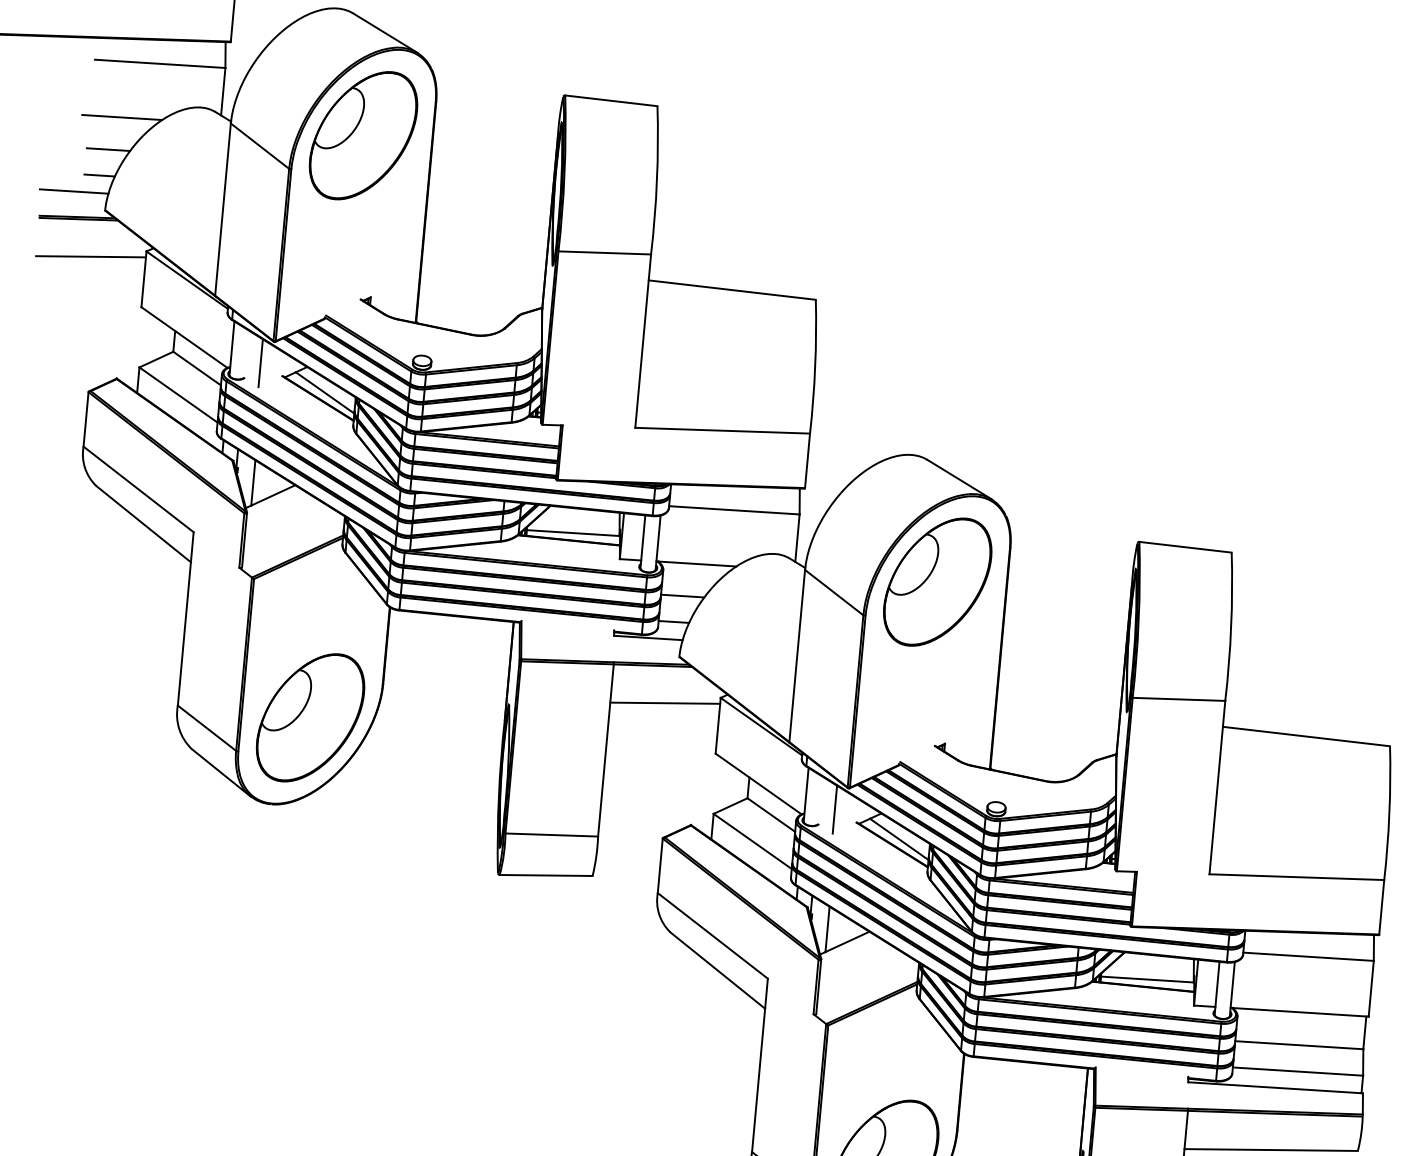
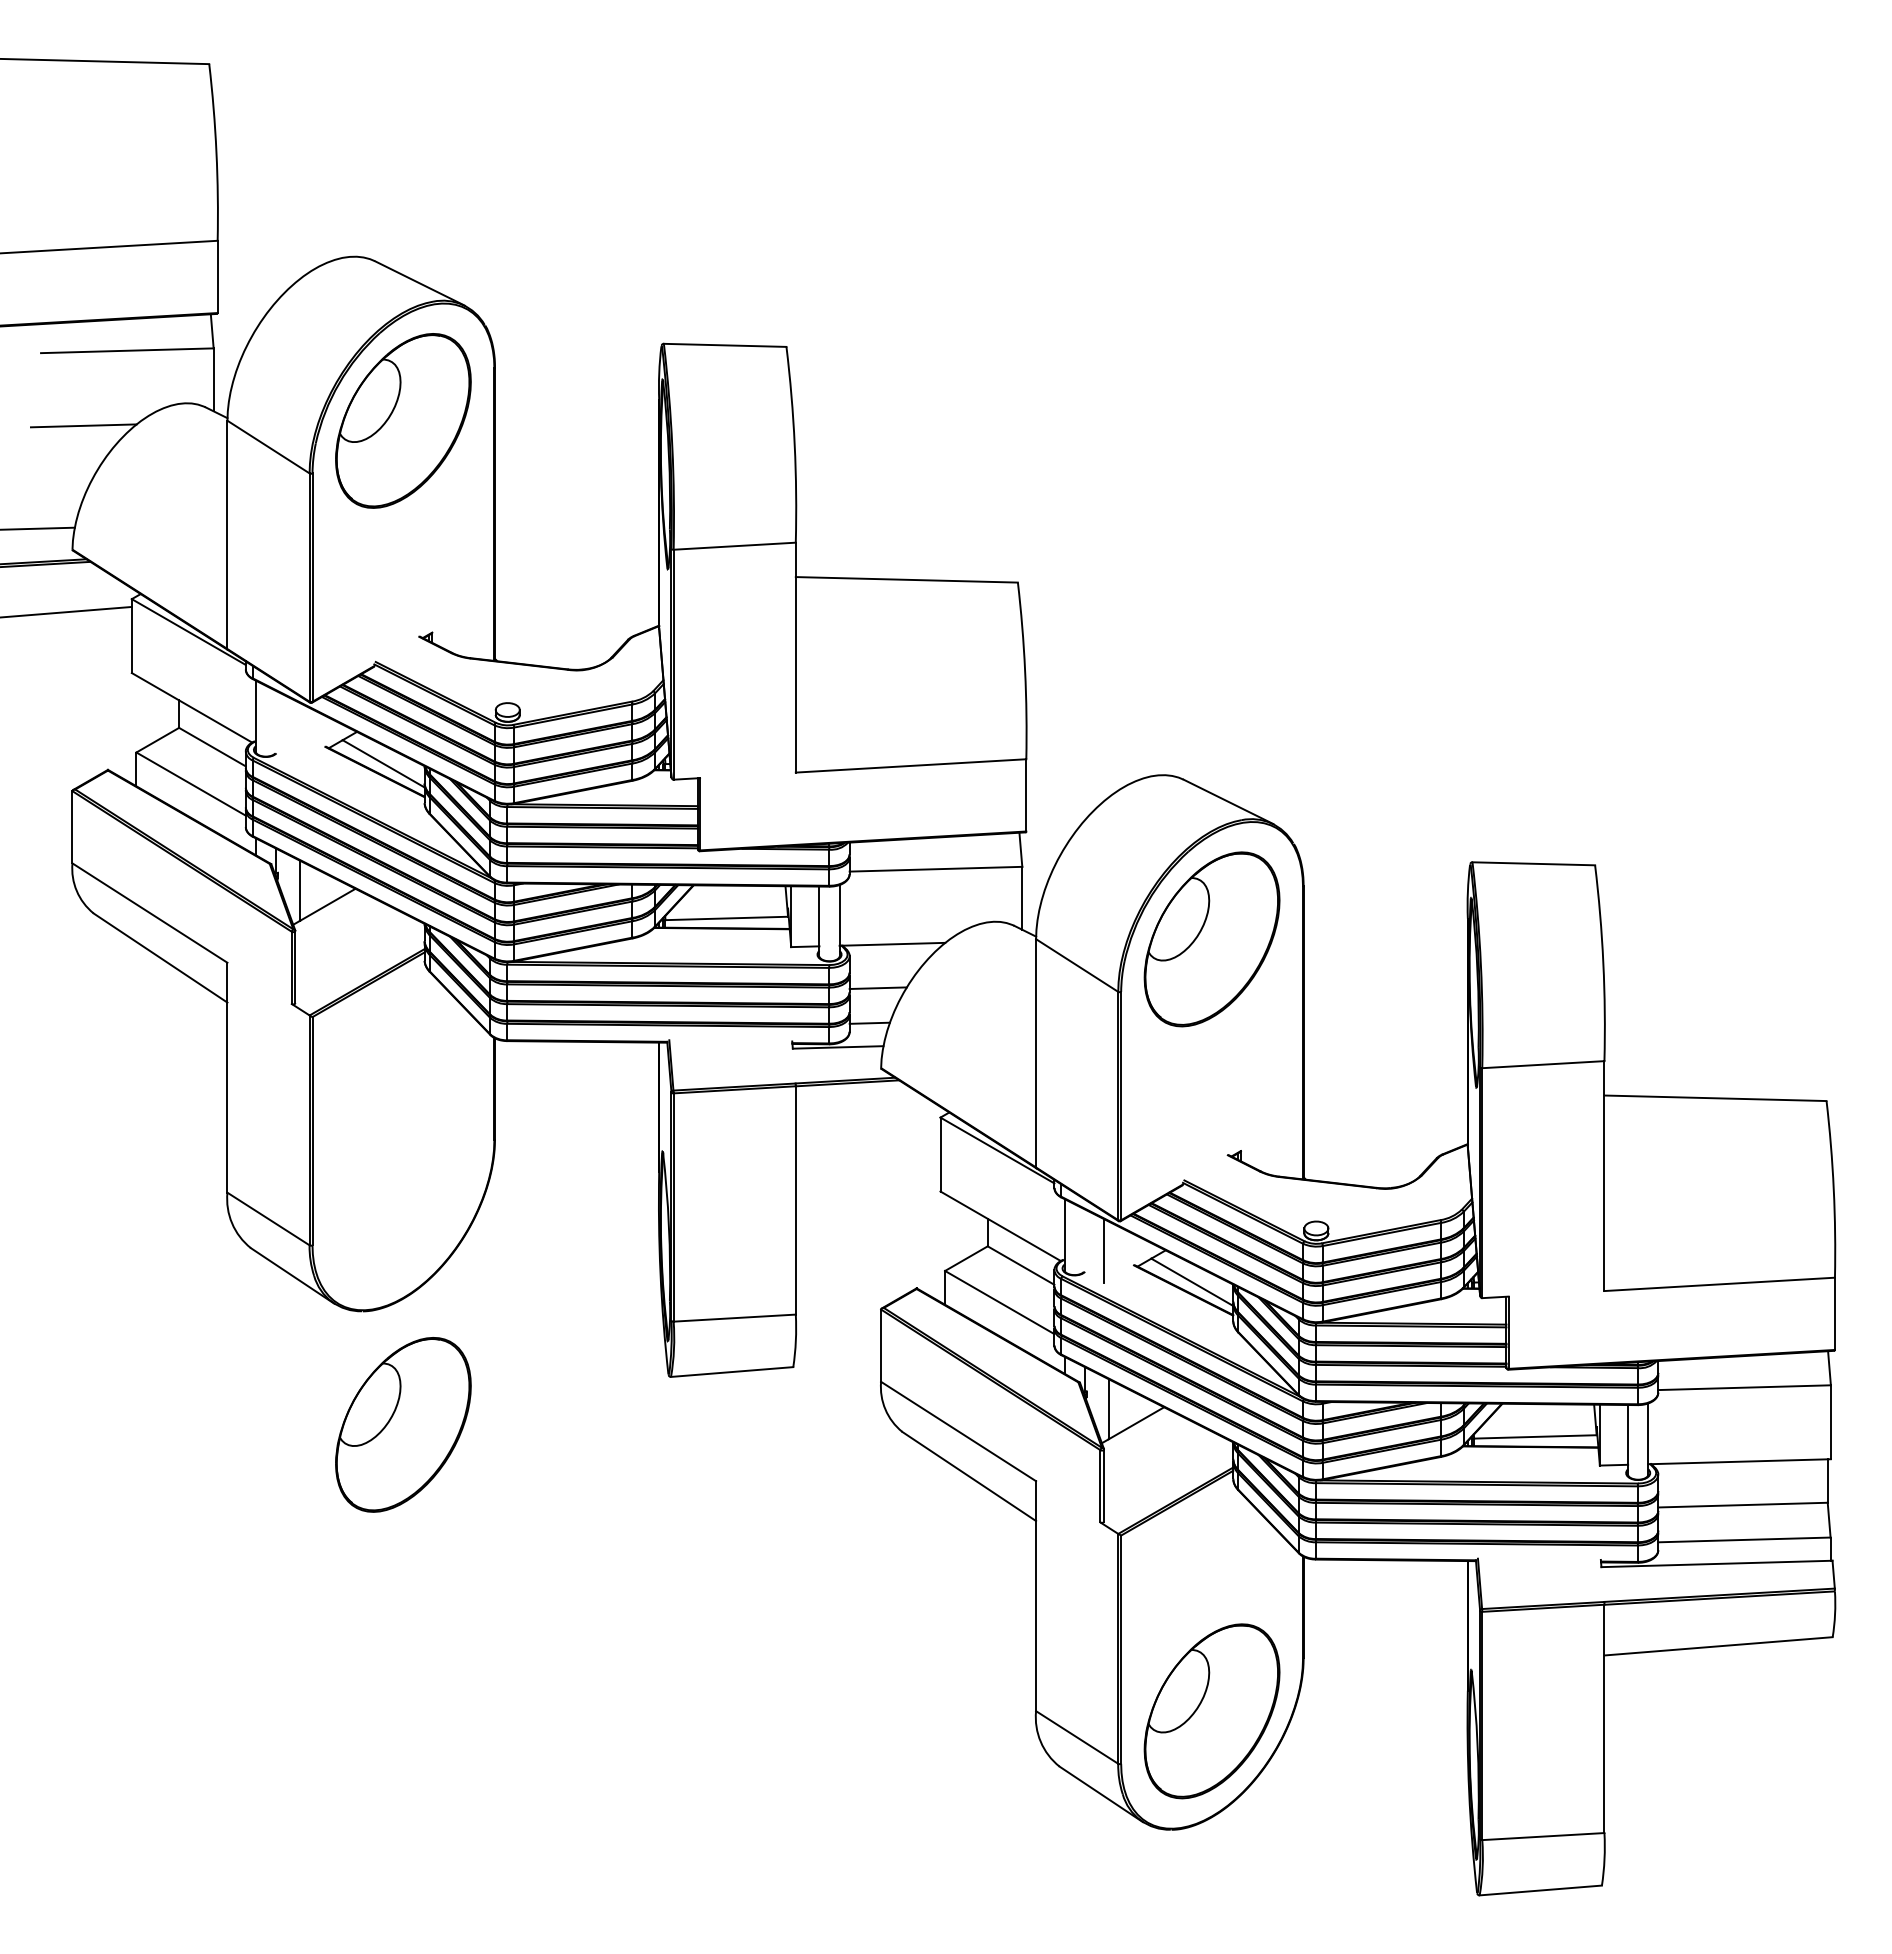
line: (108, 149) -> (69, 469), removed
line: (99, 175) -> (61, 504), removed
line: (260, 363) -> (295, 732), removed
line: (664, 703) -> (867, 1131), removed
part: (310, 717) -> (403, 1424), moved

